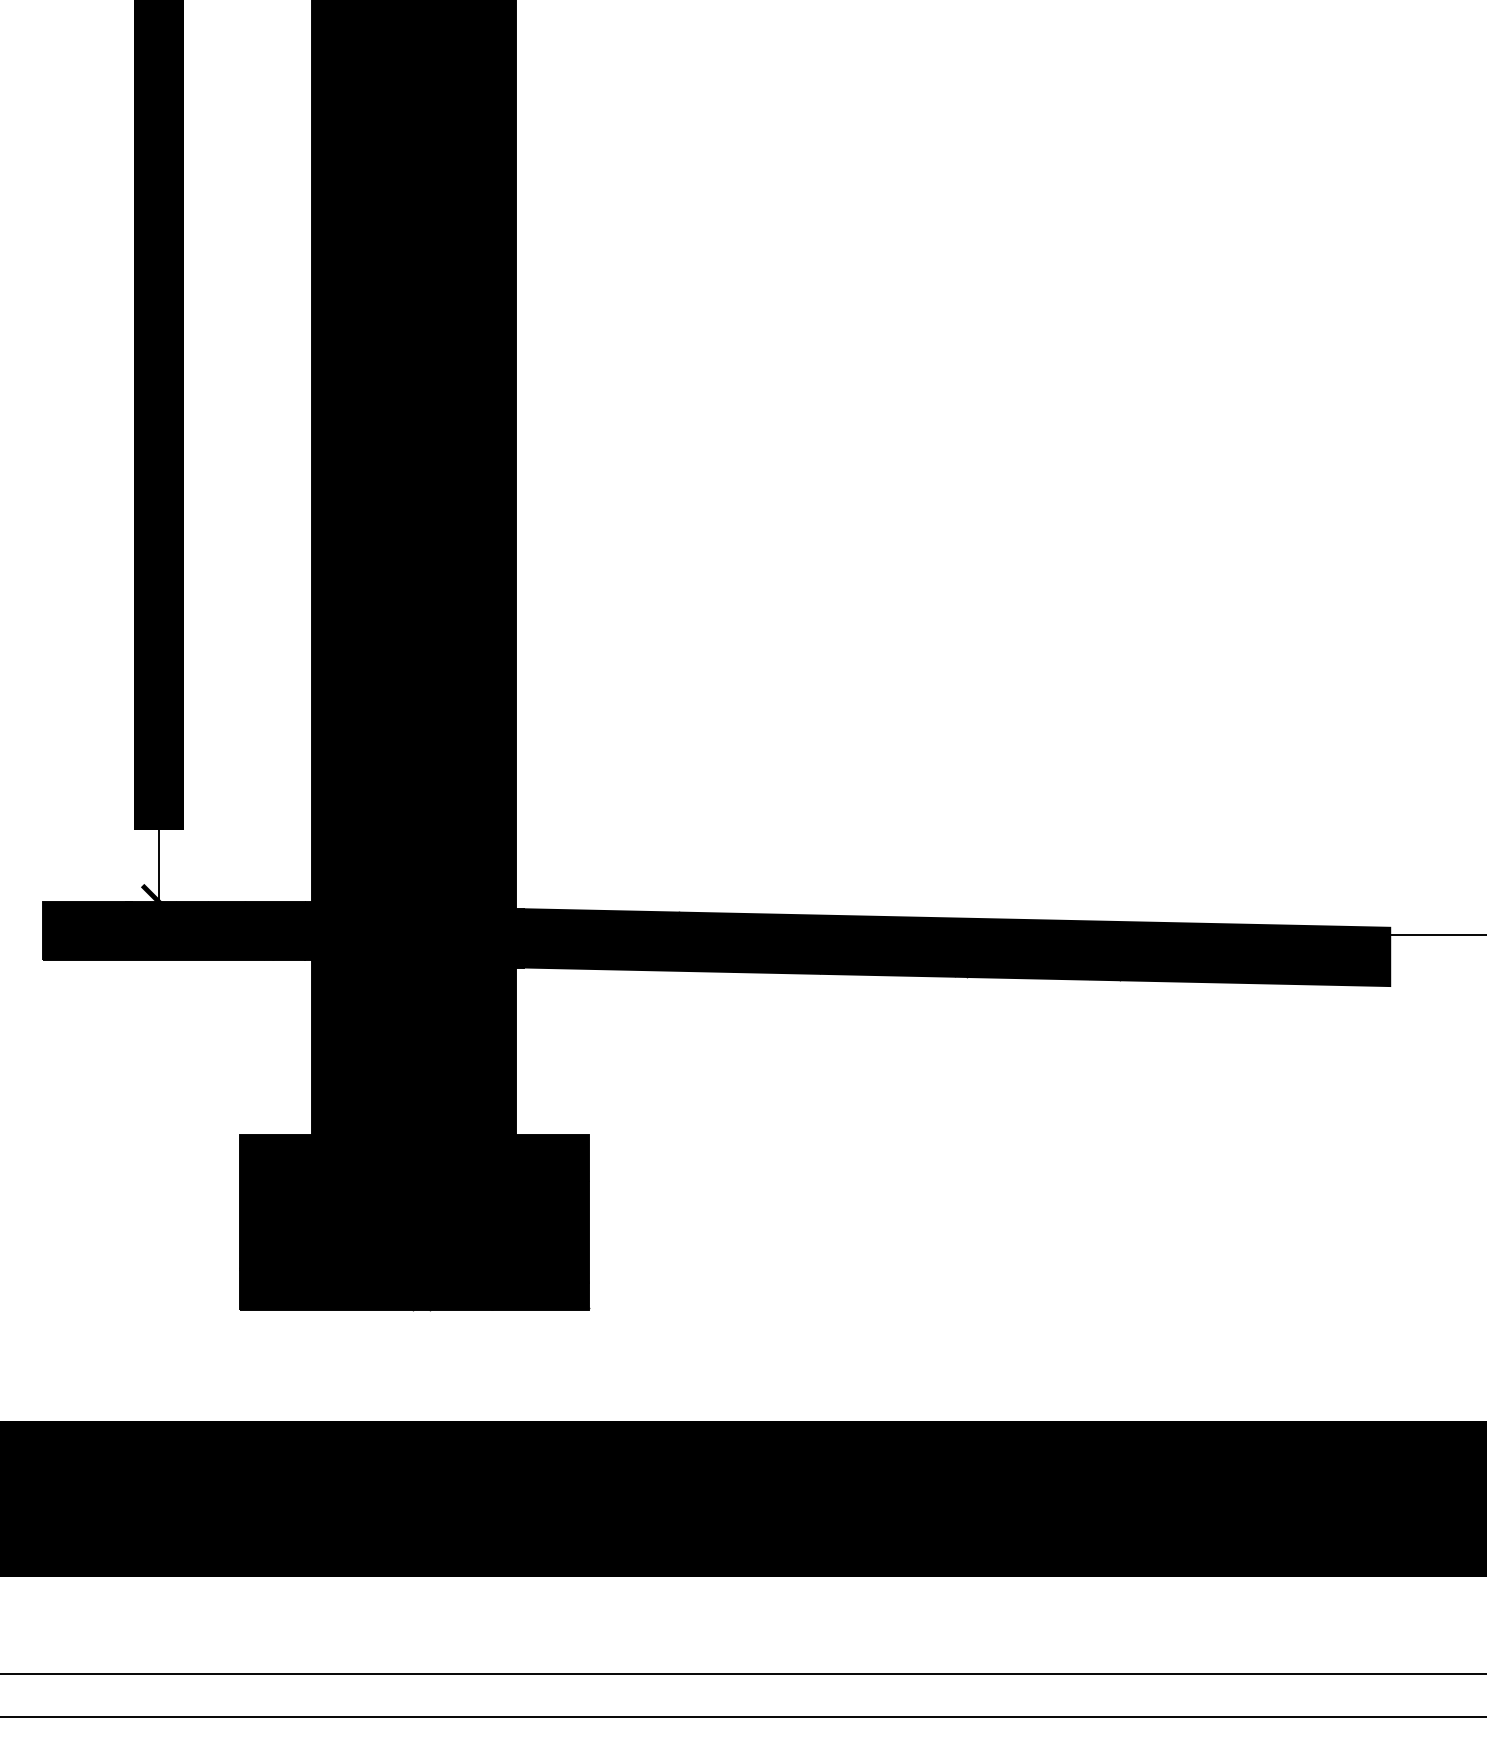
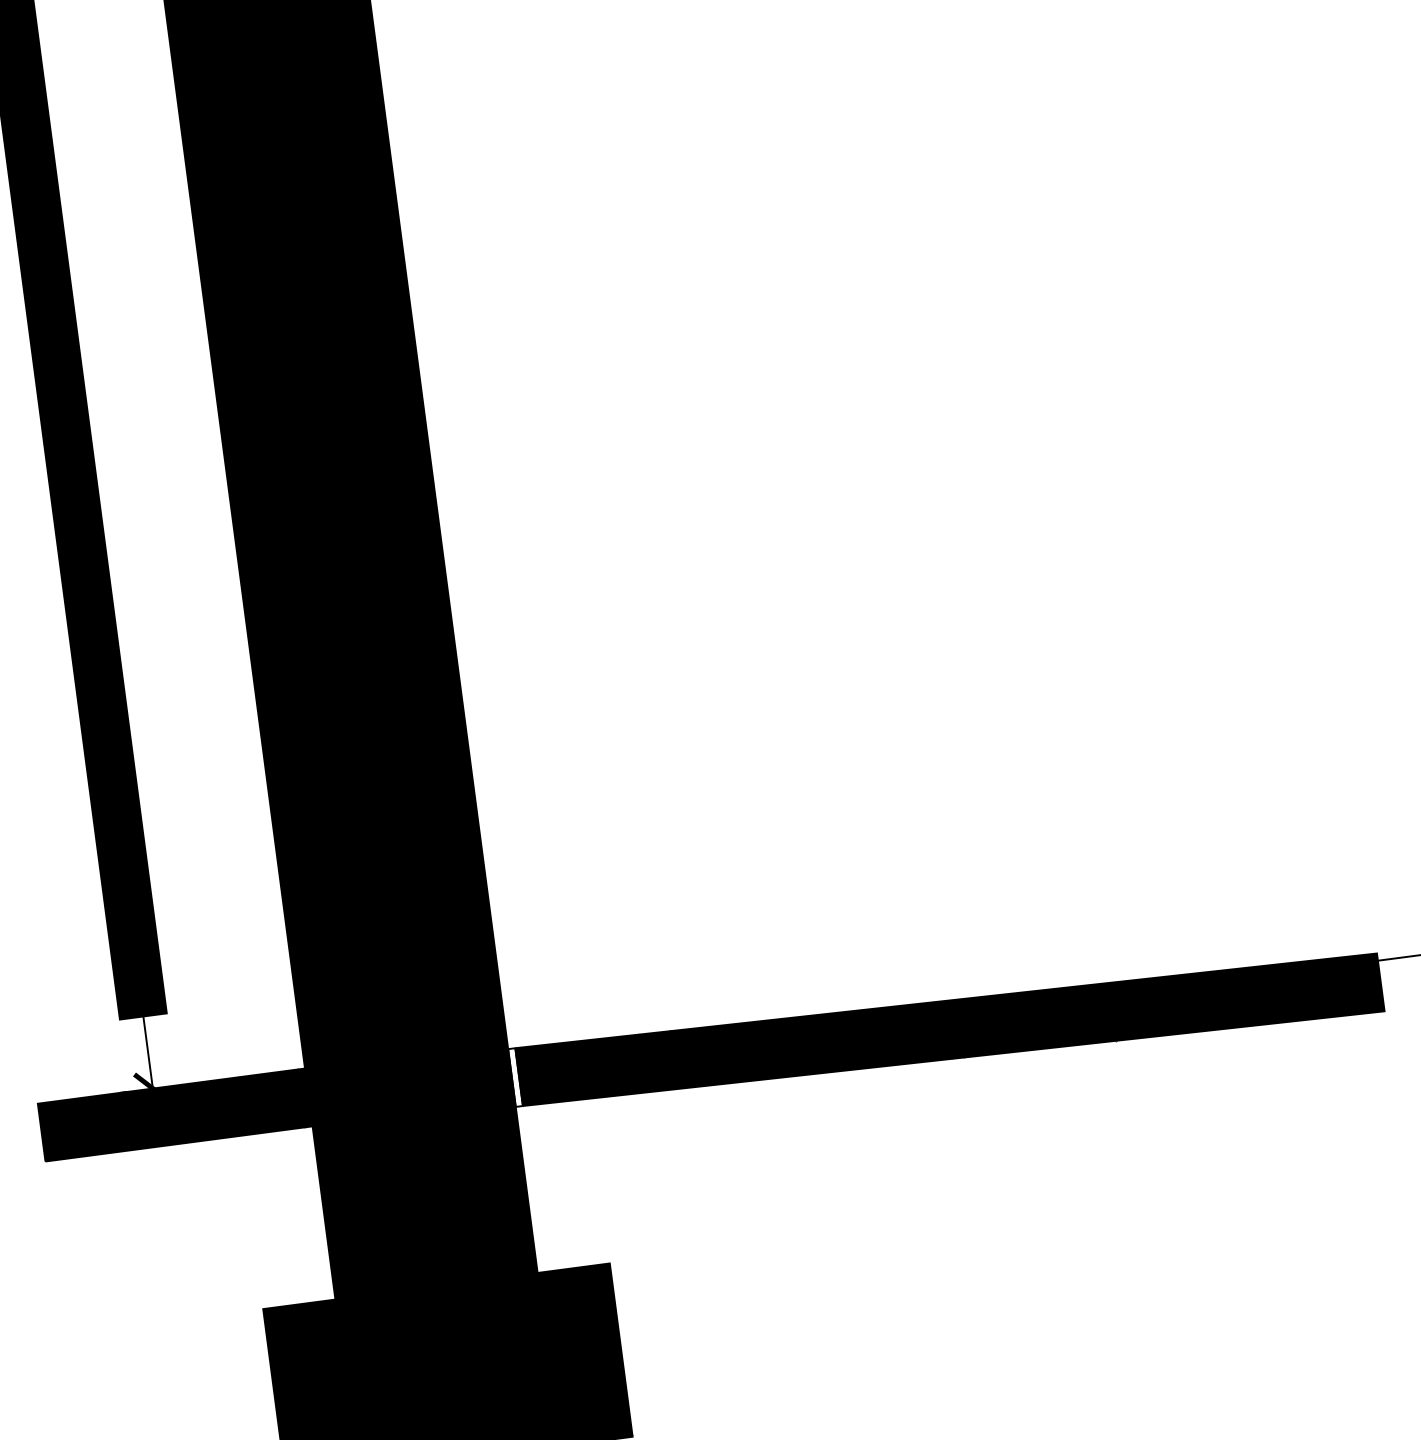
fill: (519, 938) -> (515, 1077), removed

